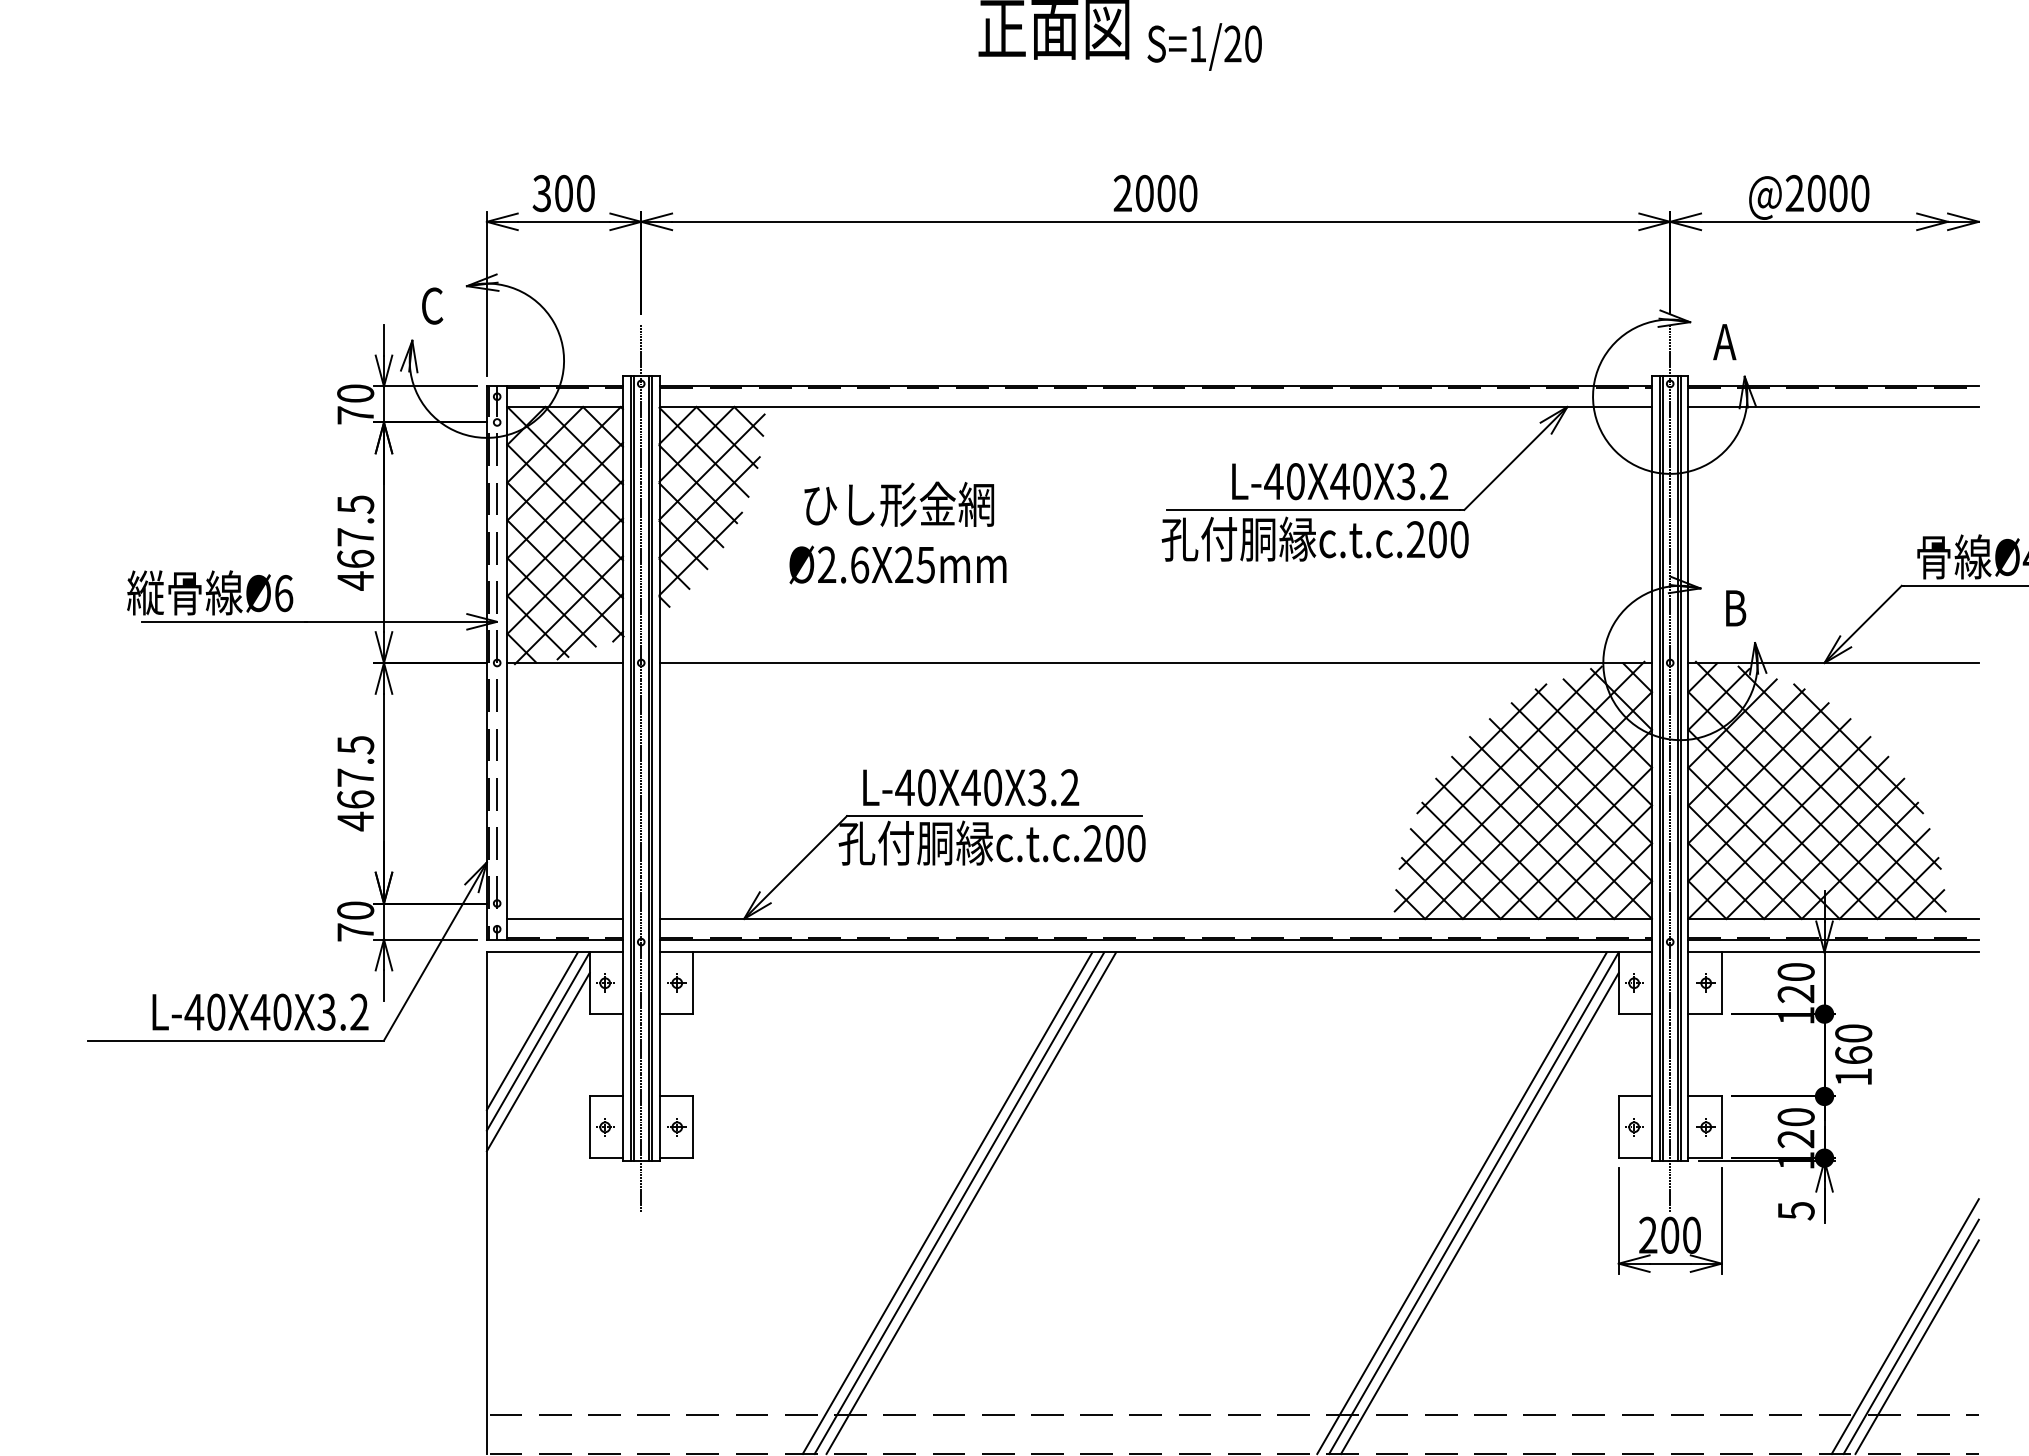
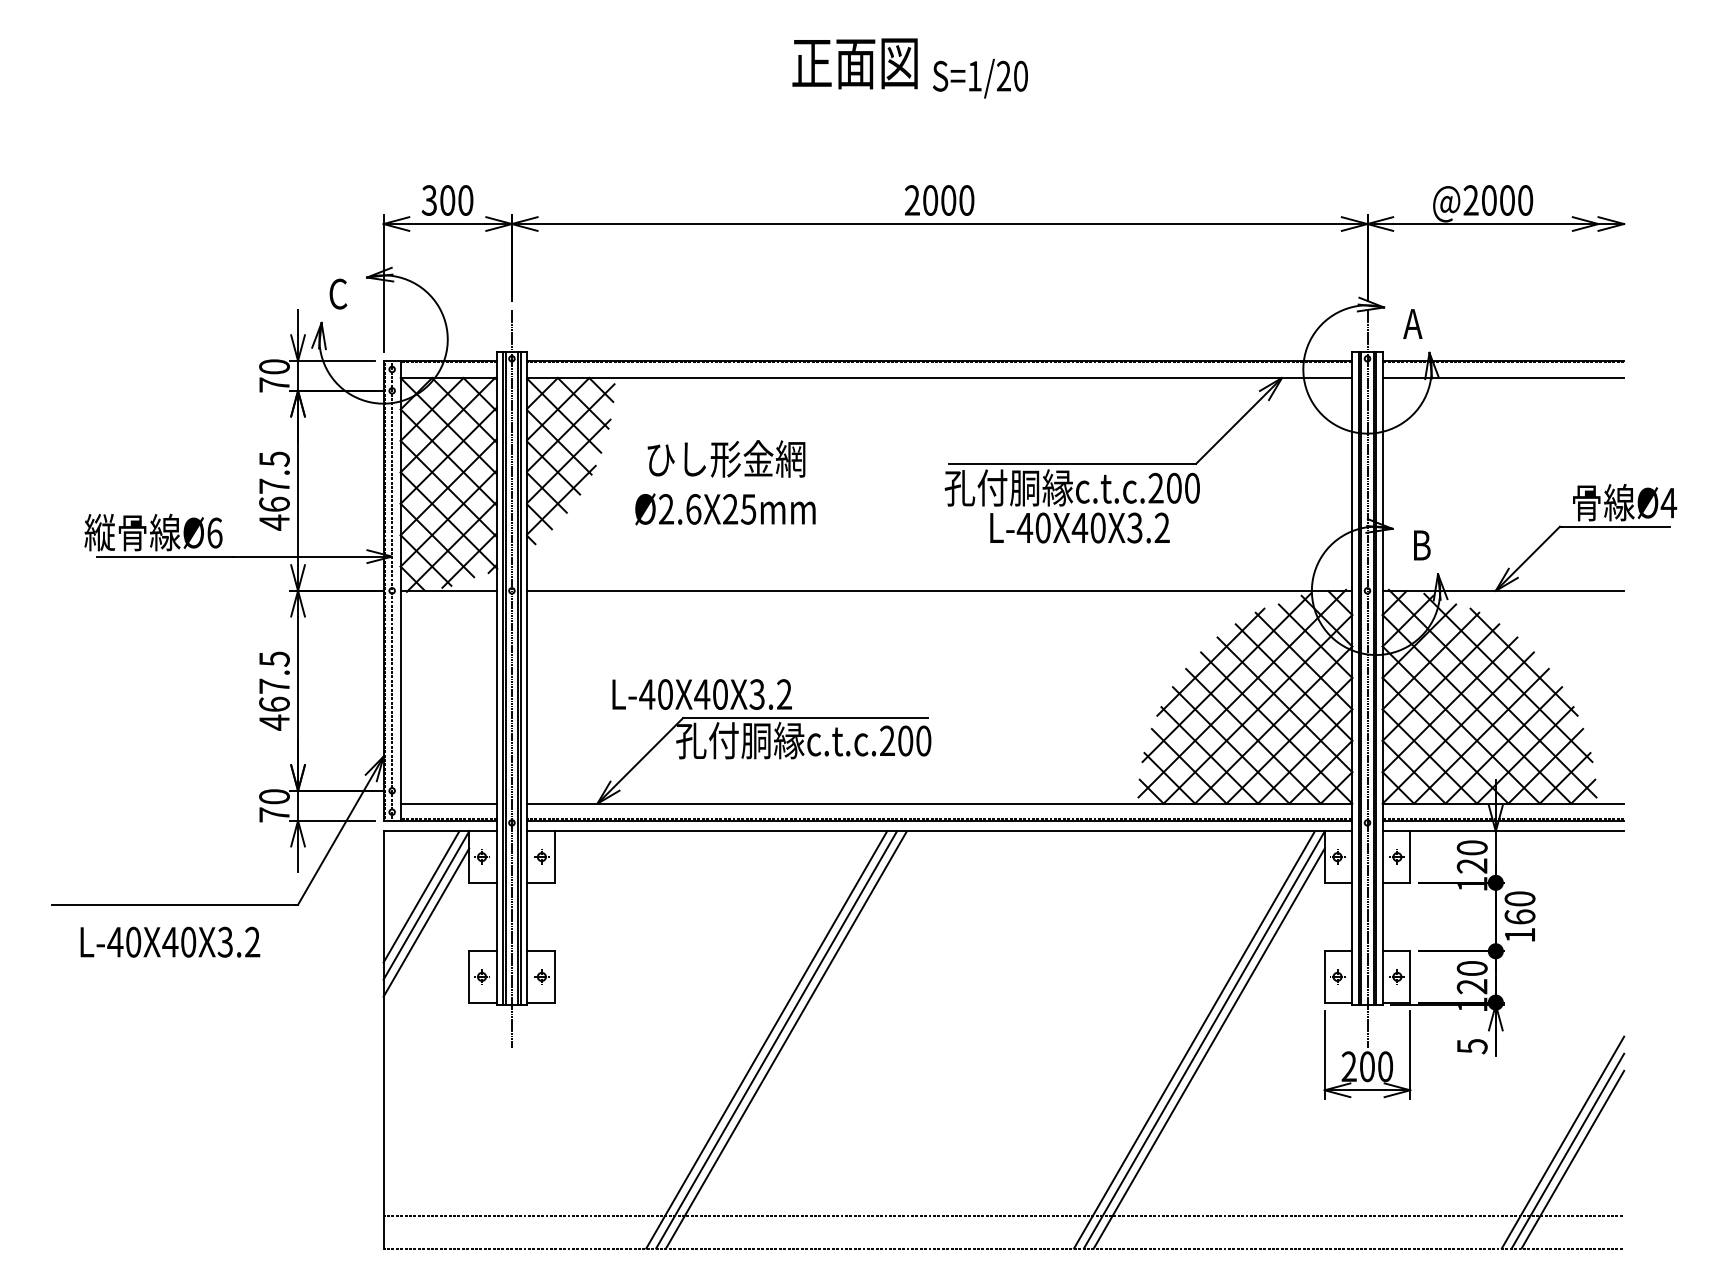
text: (1339, 480) -> (1079, 527), moved
text: (970, 787) -> (701, 694), moved
text: (260, 1011) -> (170, 941), moved

